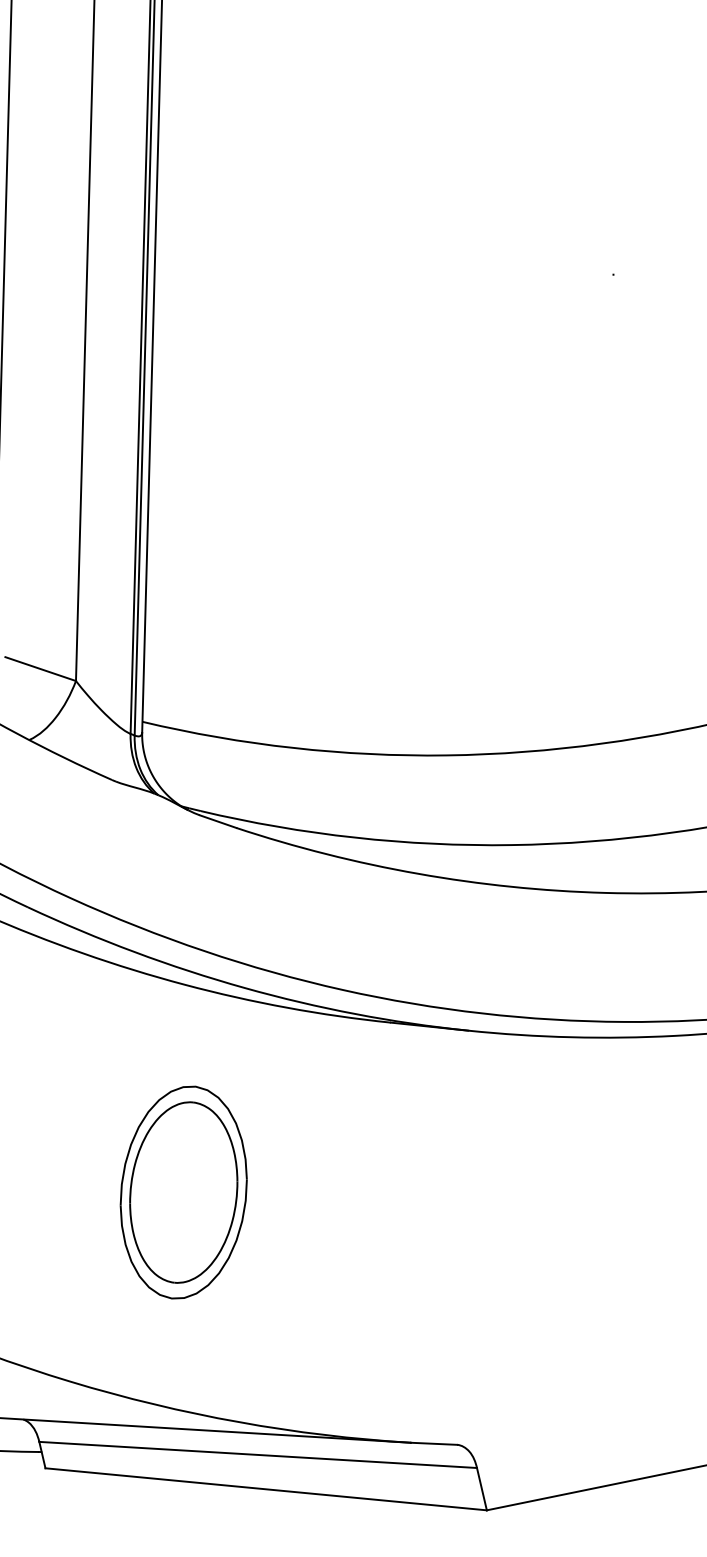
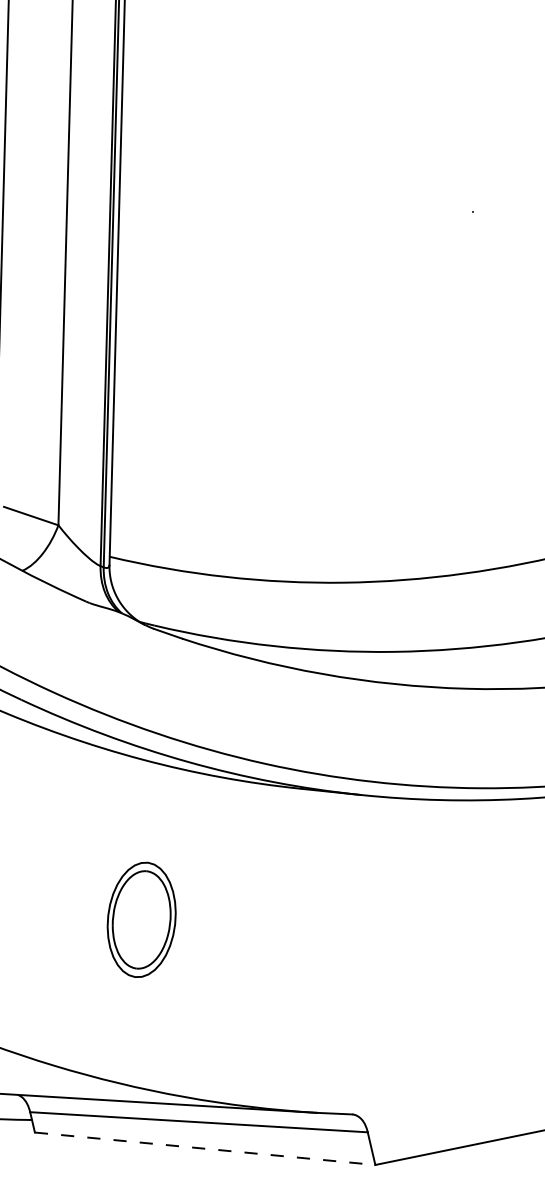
part: (183, 1192) -> (141, 919), size x0.7
line: (266, 1488) -> (205, 1148), solid -> dashed

